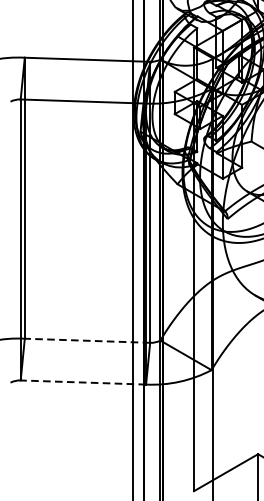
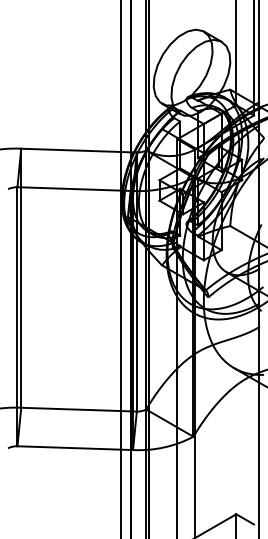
line: (87, 340) -> (79, 409), dashed -> solid
line: (83, 382) -> (75, 448), dashed -> solid

